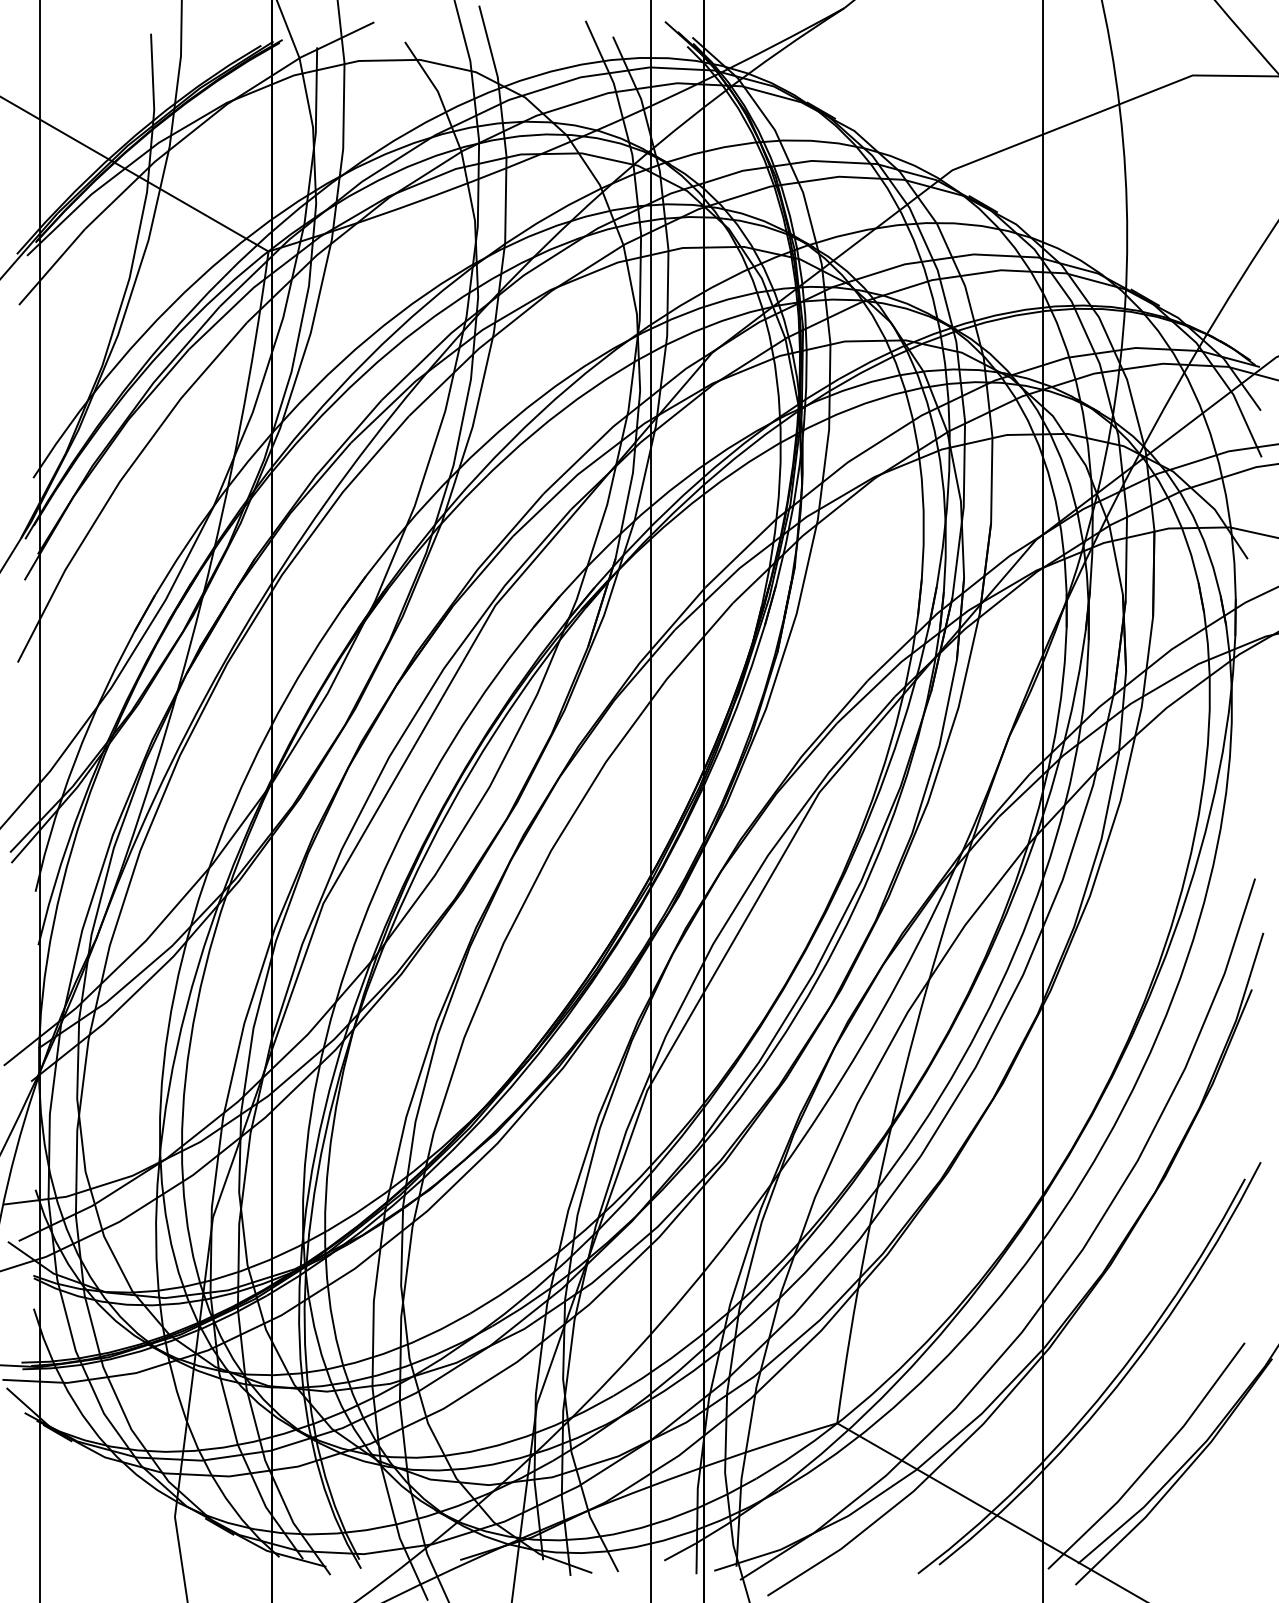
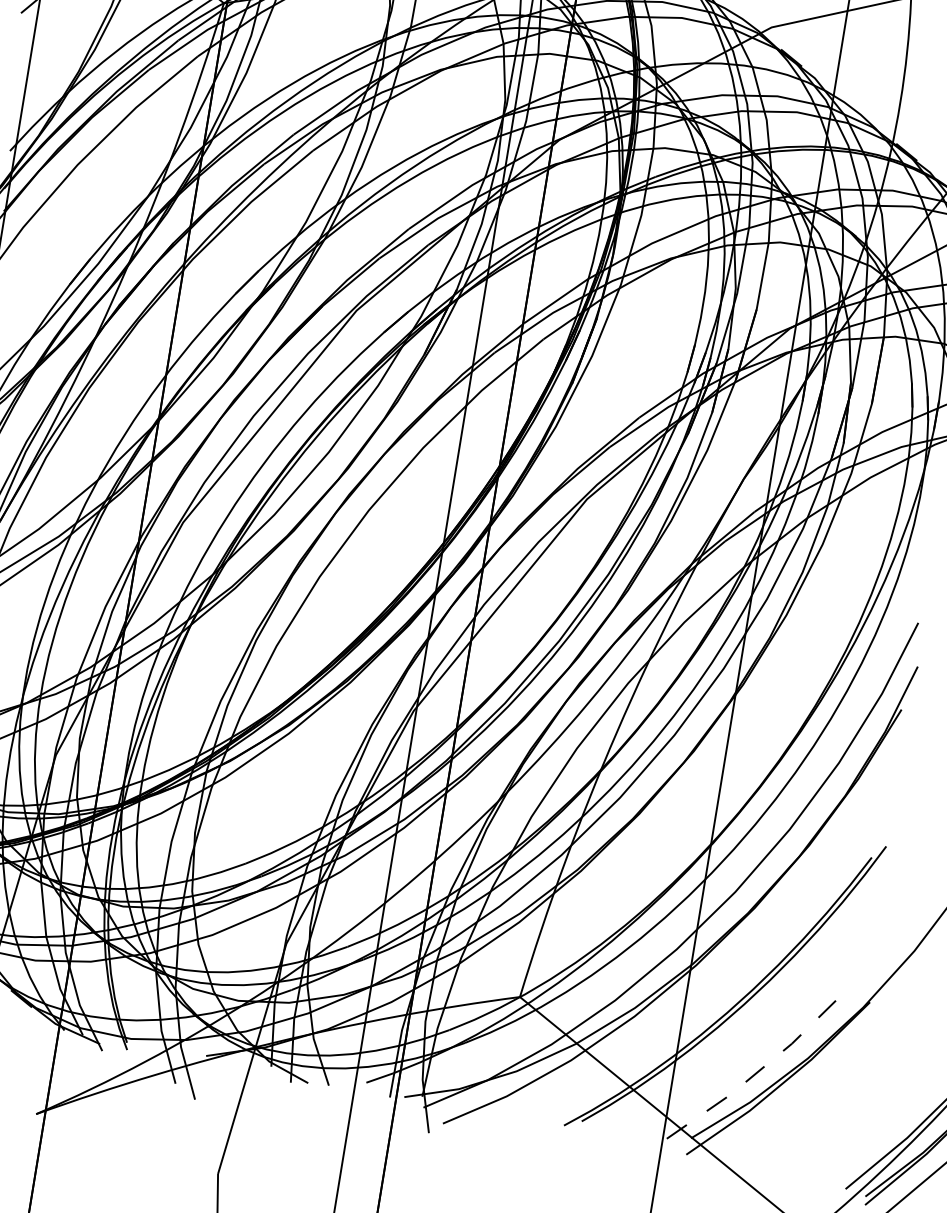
line: (1152, 1461) -> (762, 1067), solid -> dashed

